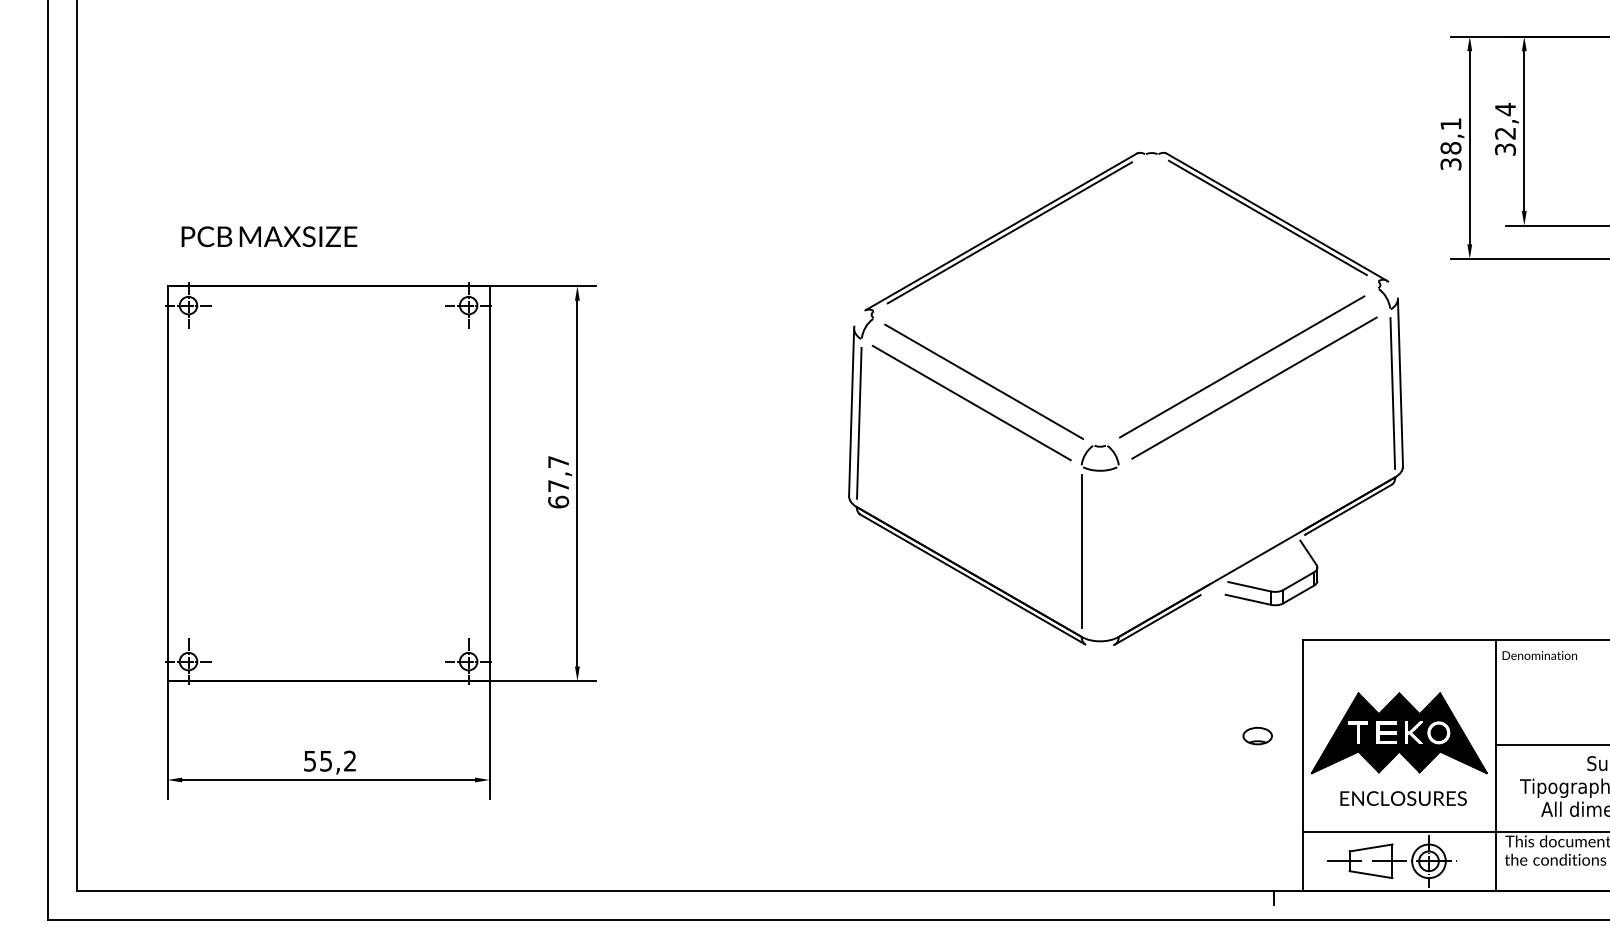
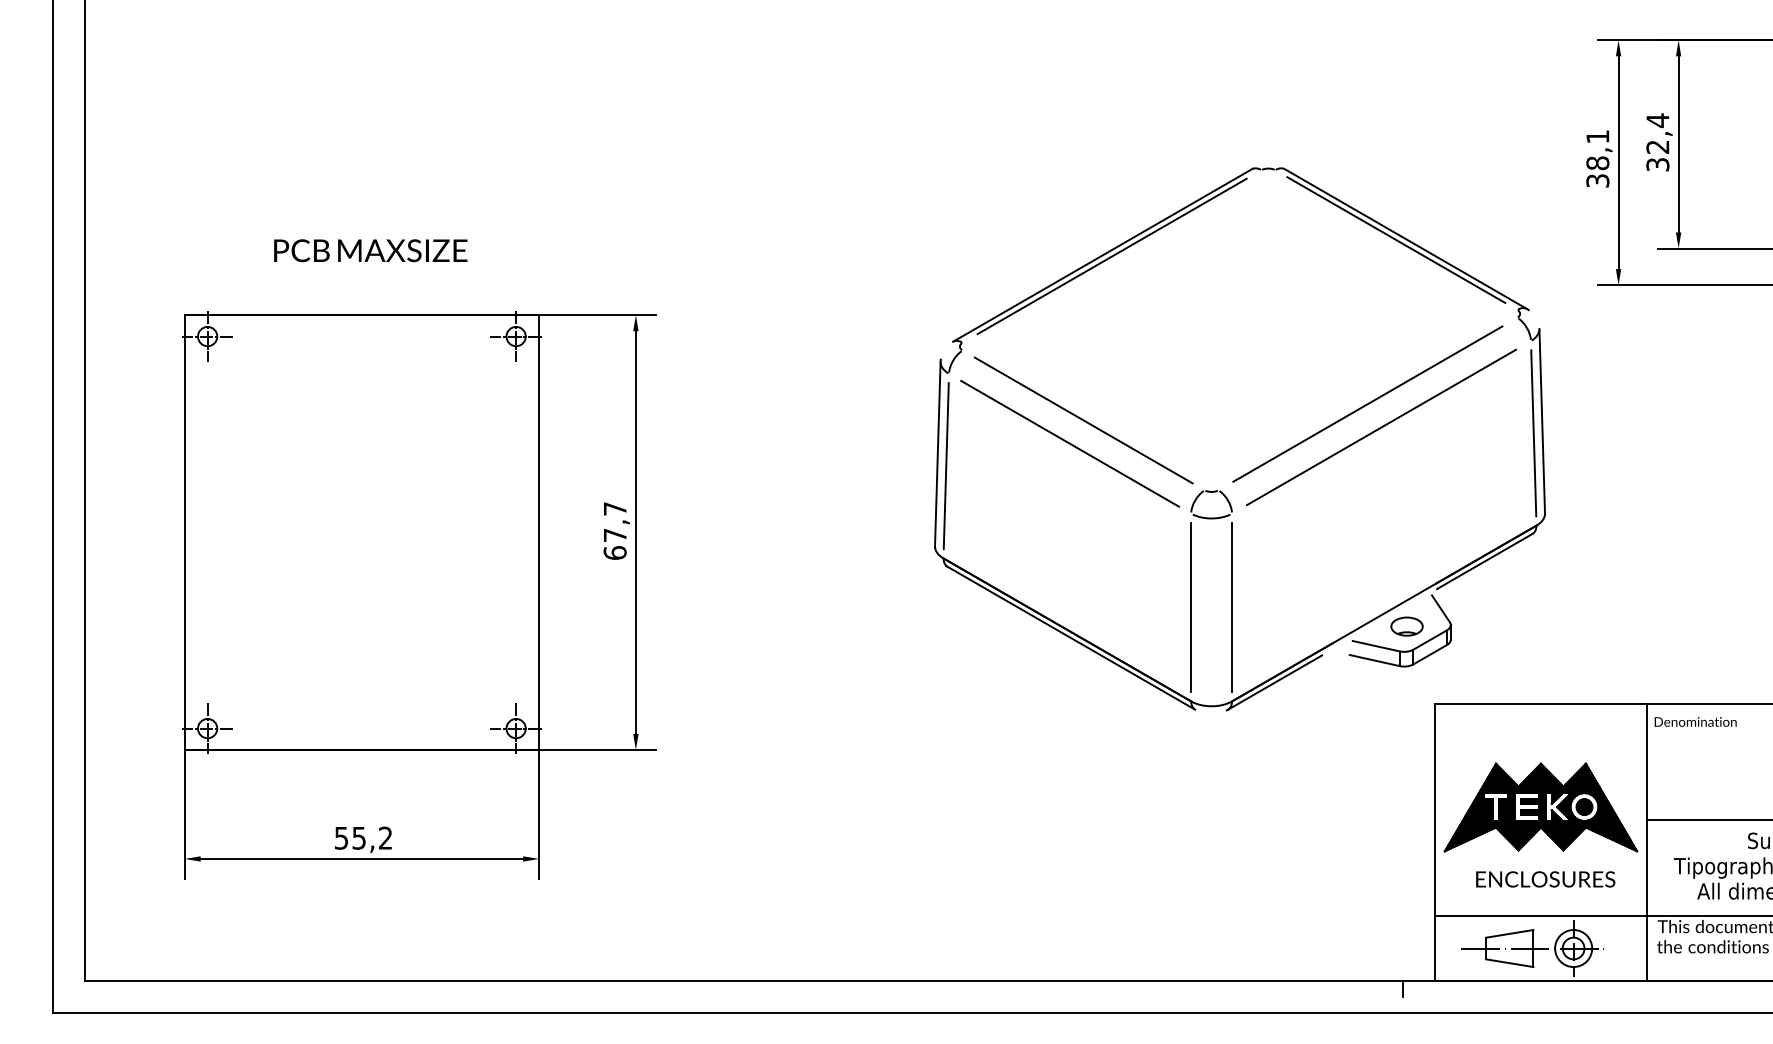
text: (269, 236) -> (370, 250), moved
line: (1119, 551) -> (1232, 607), added
part: (1257, 735) -> (1406, 626), moved

